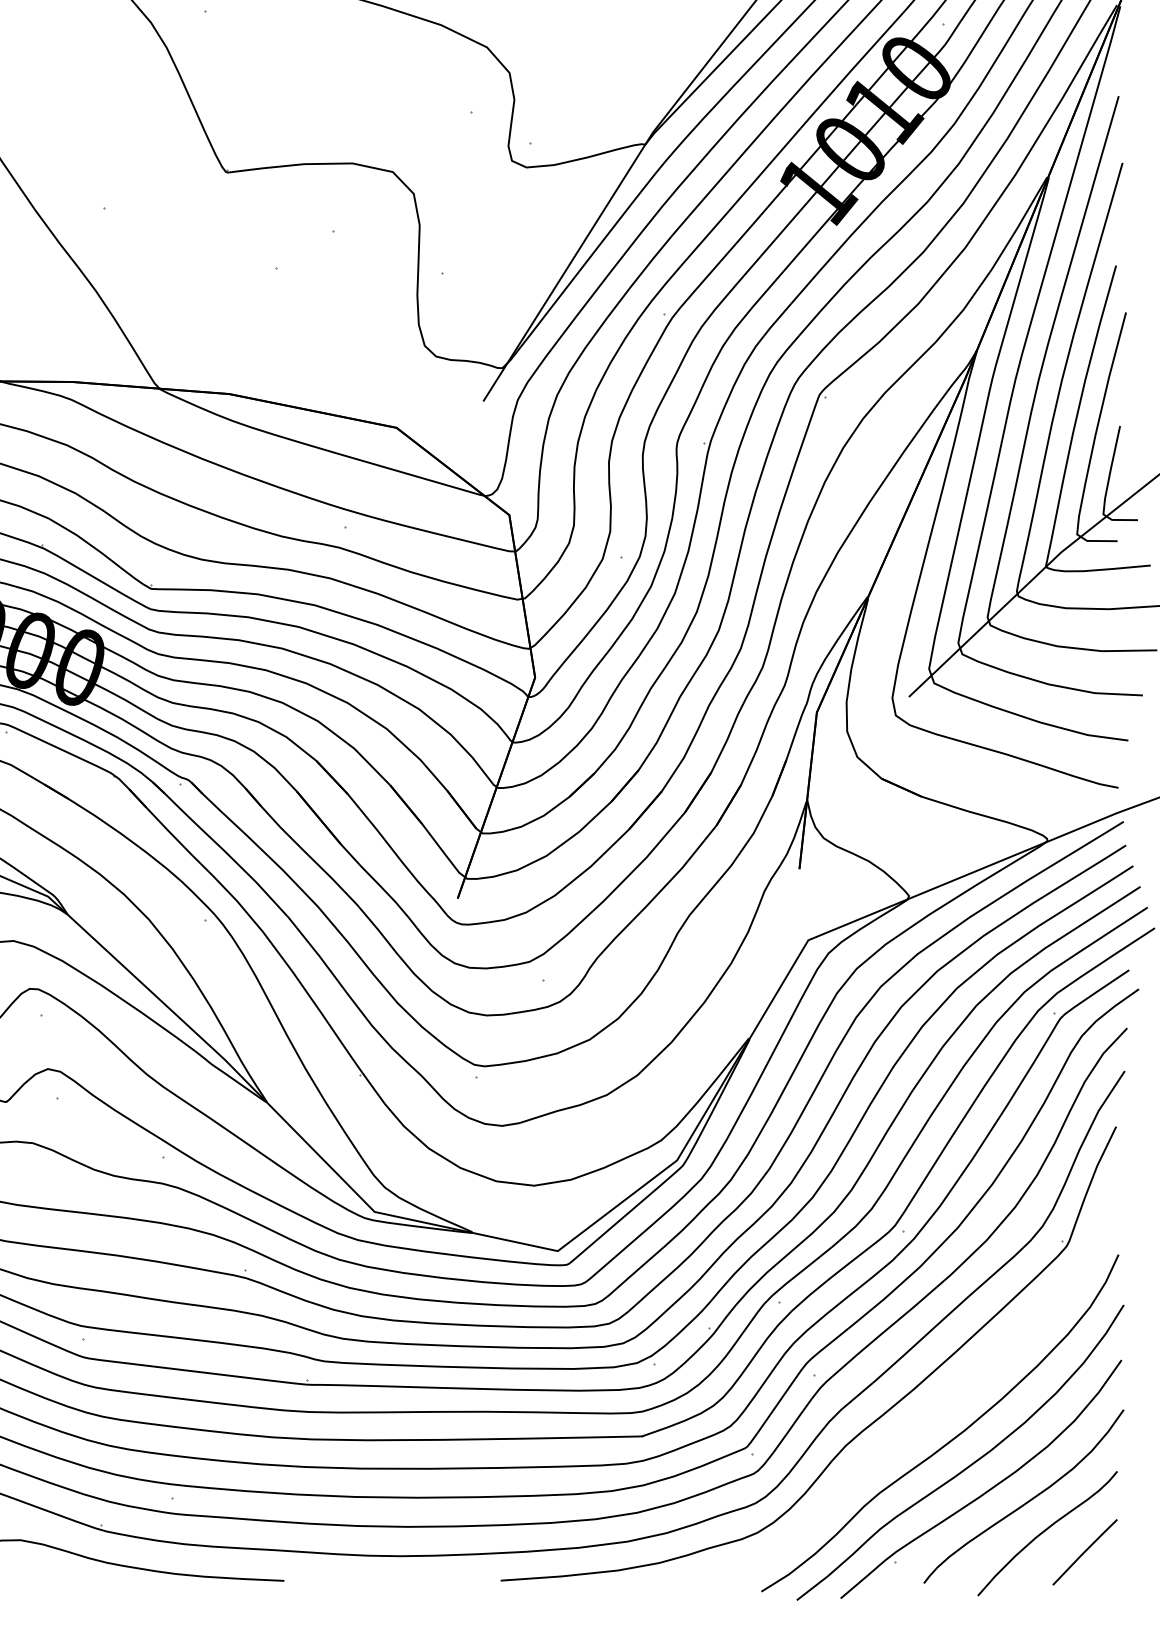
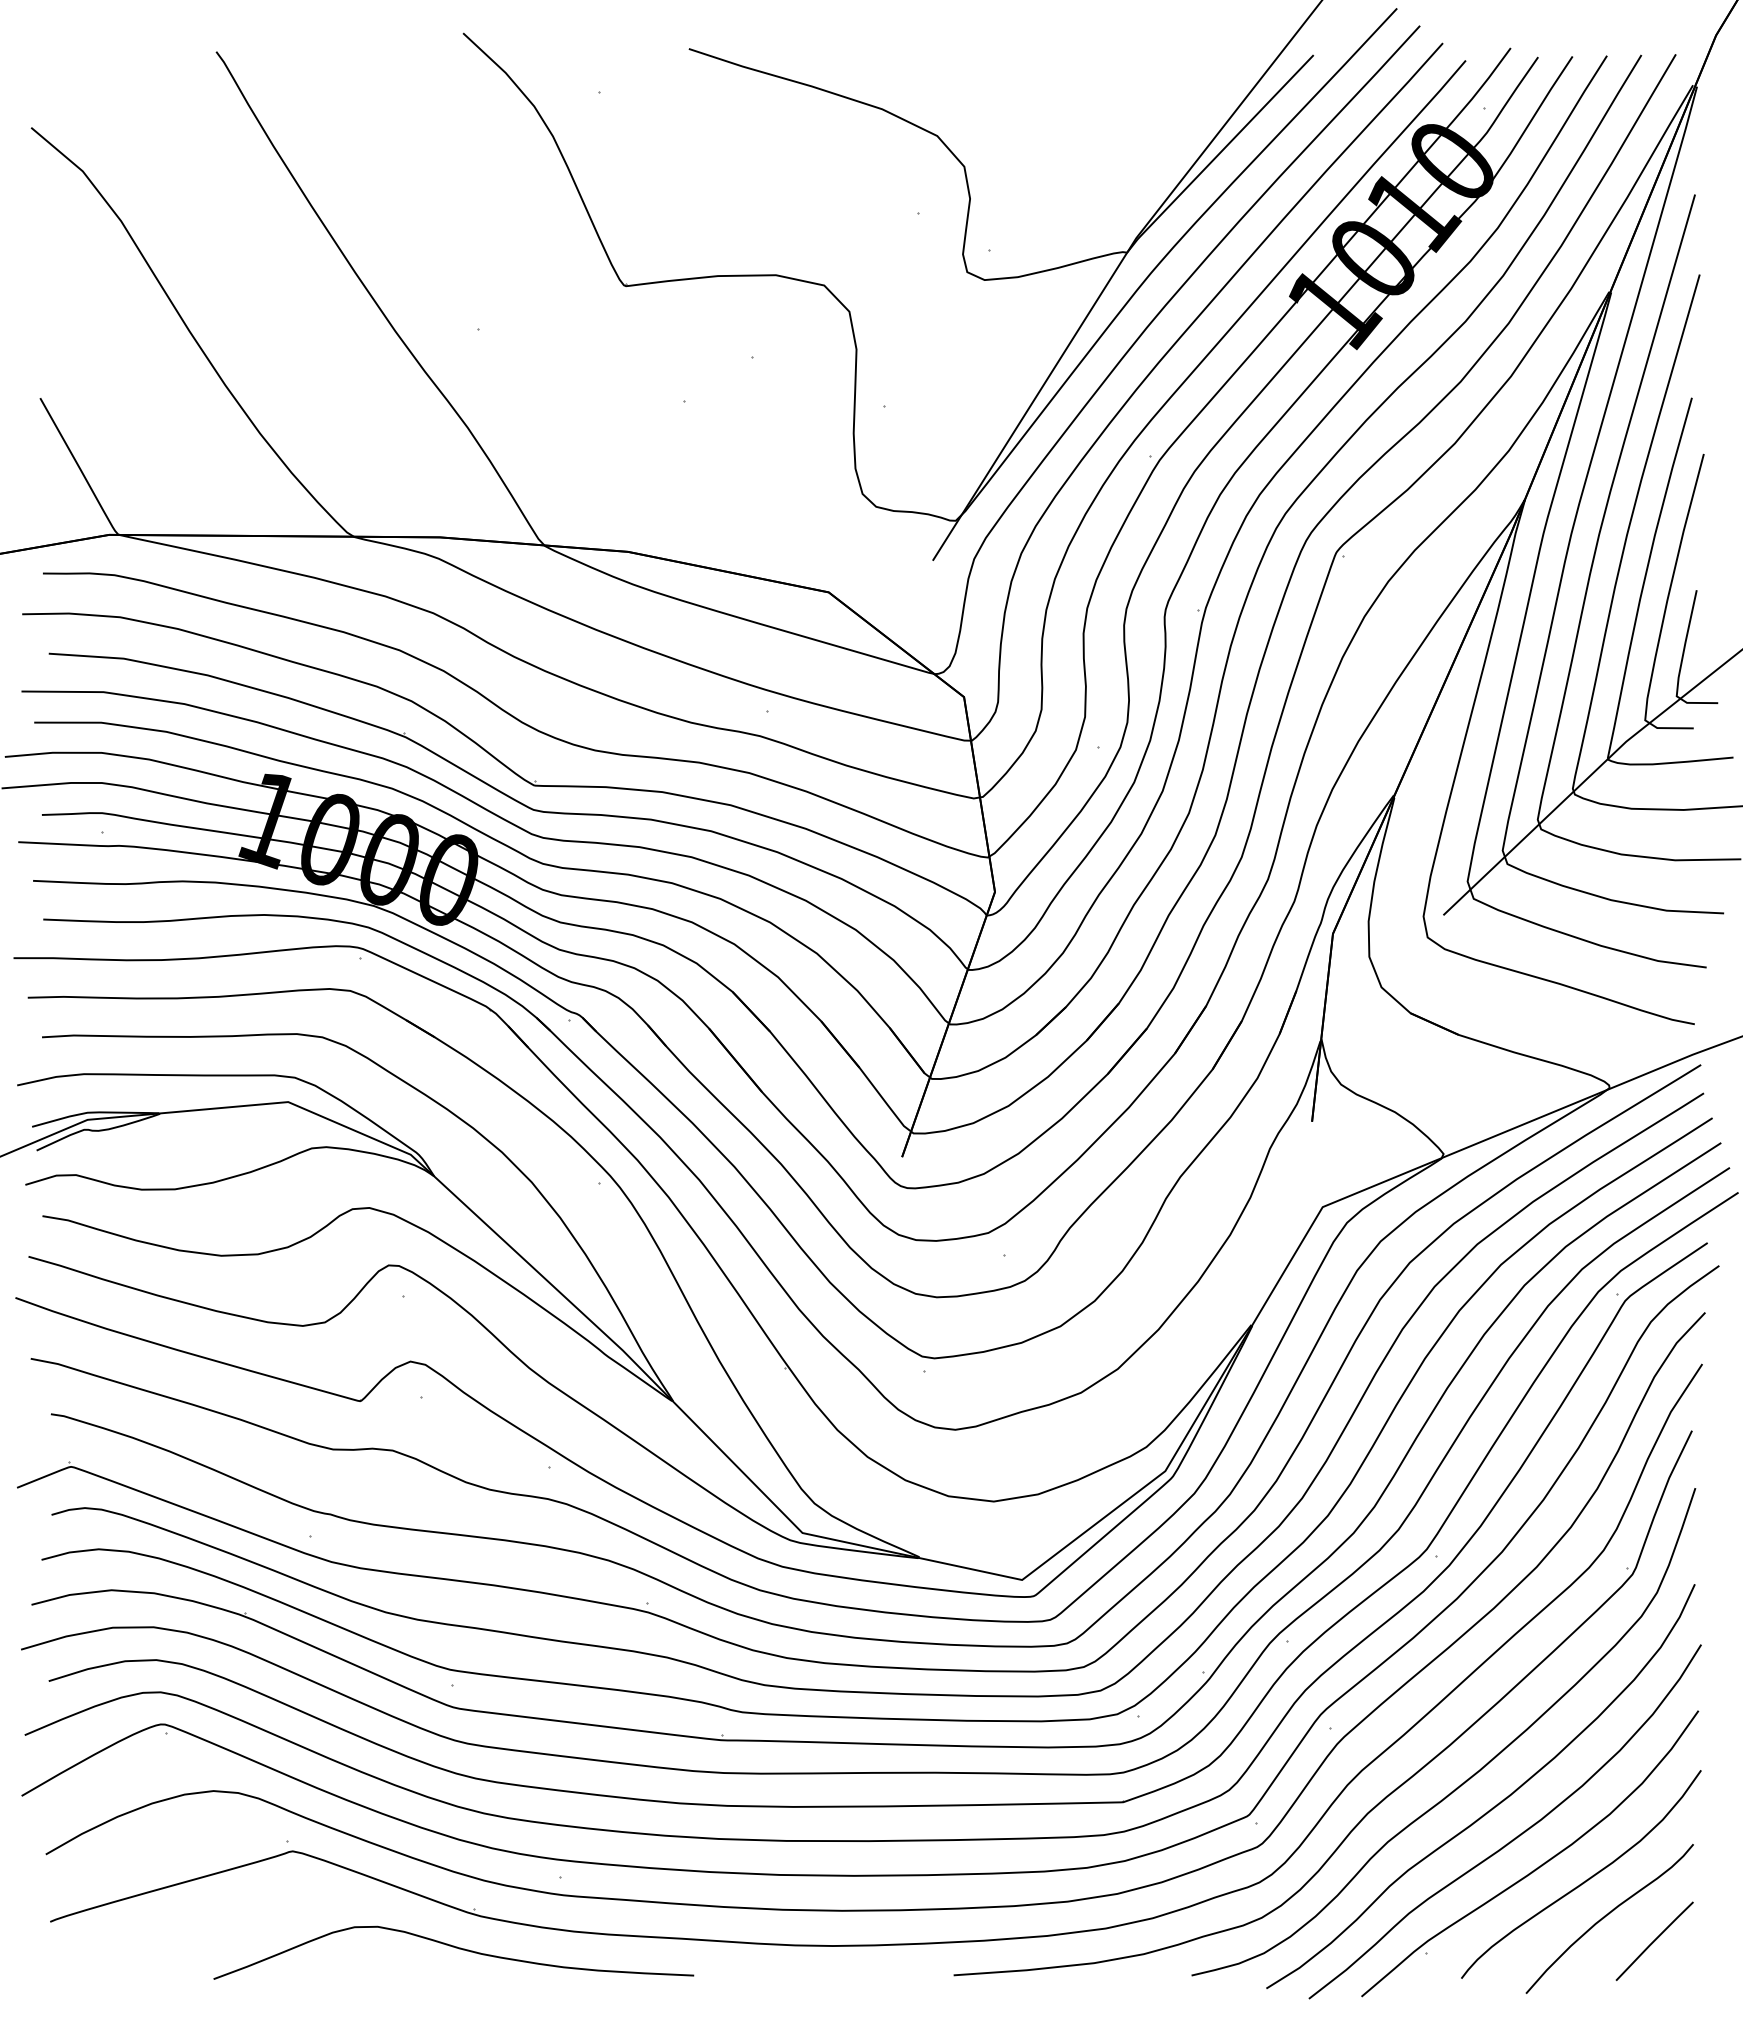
curve: (936, 1410) -> (1476, 1771), added

